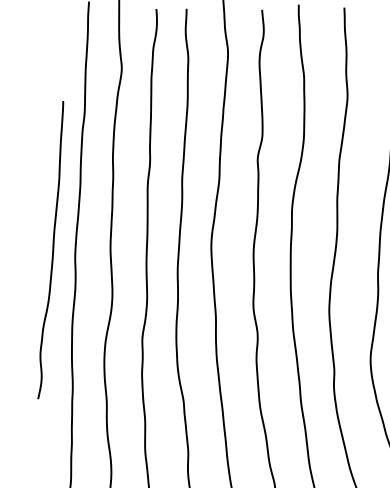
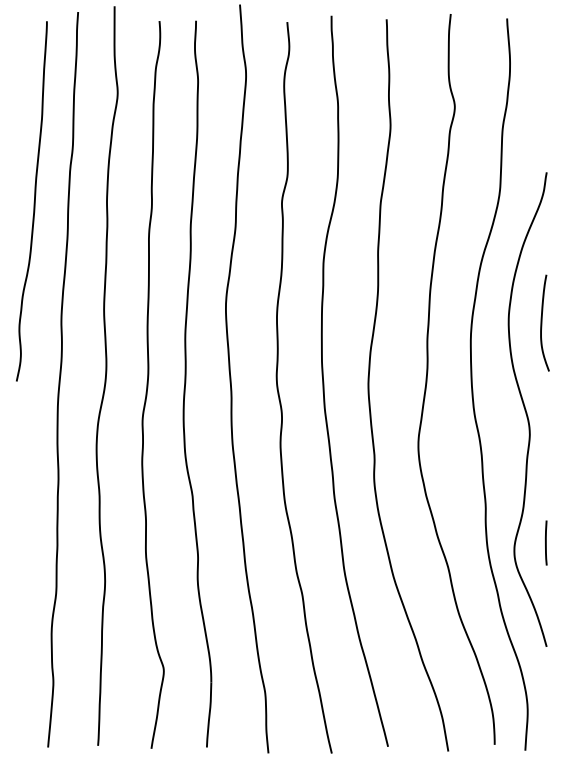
curve: (52, 251) -> (33, 202), moved

